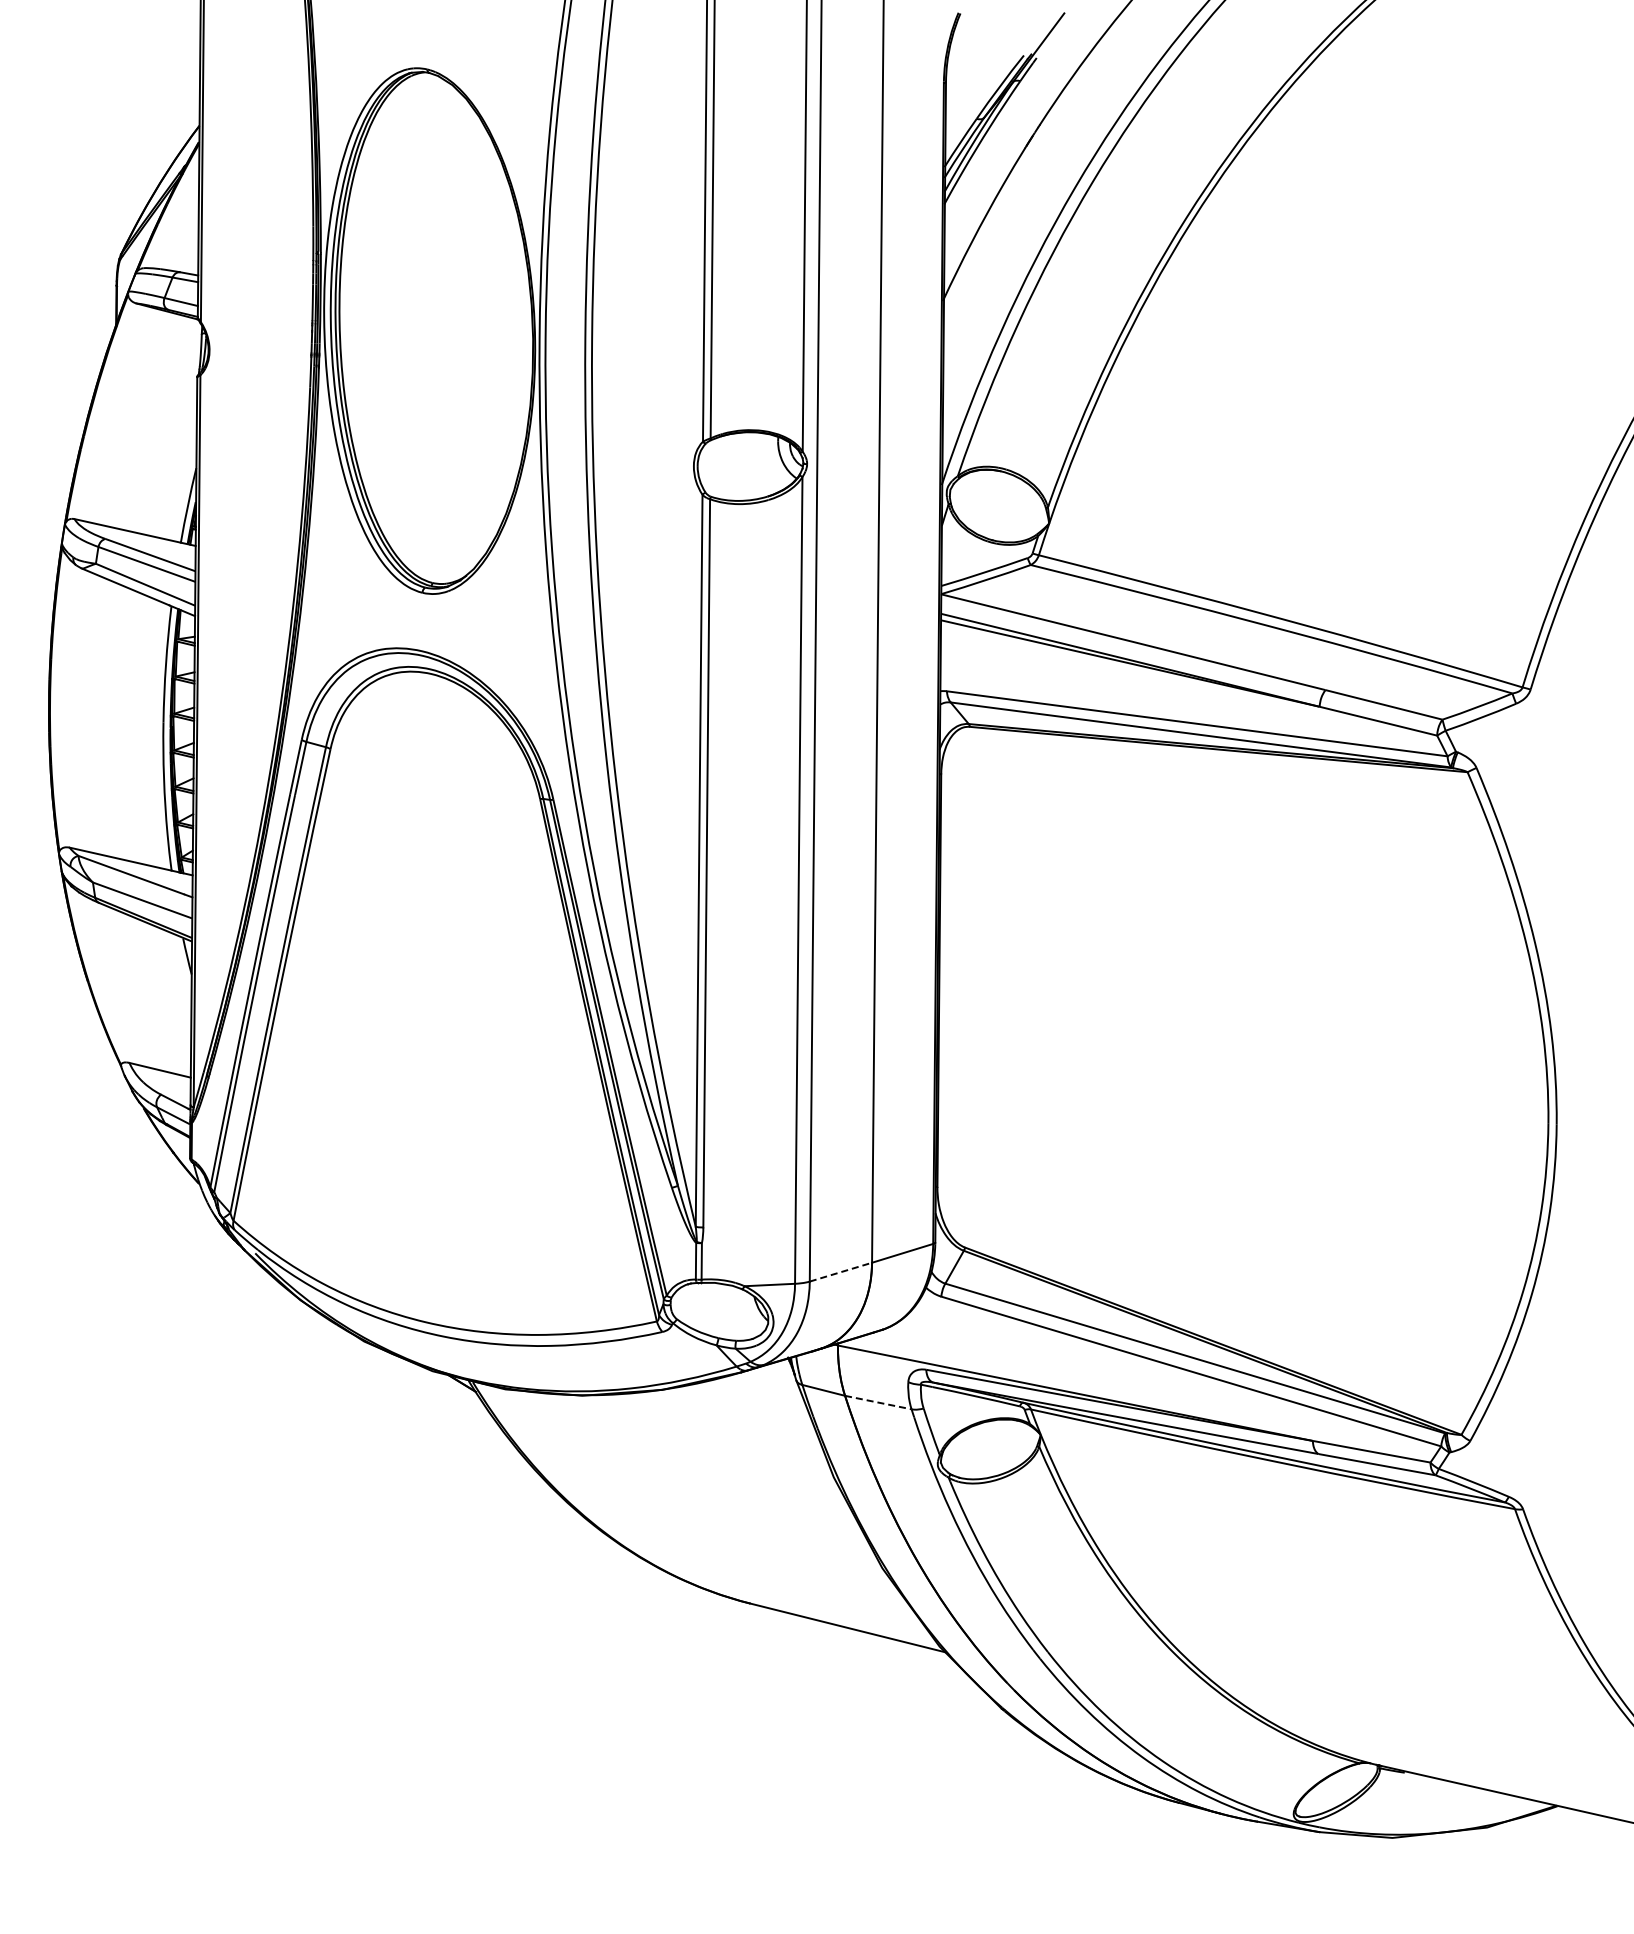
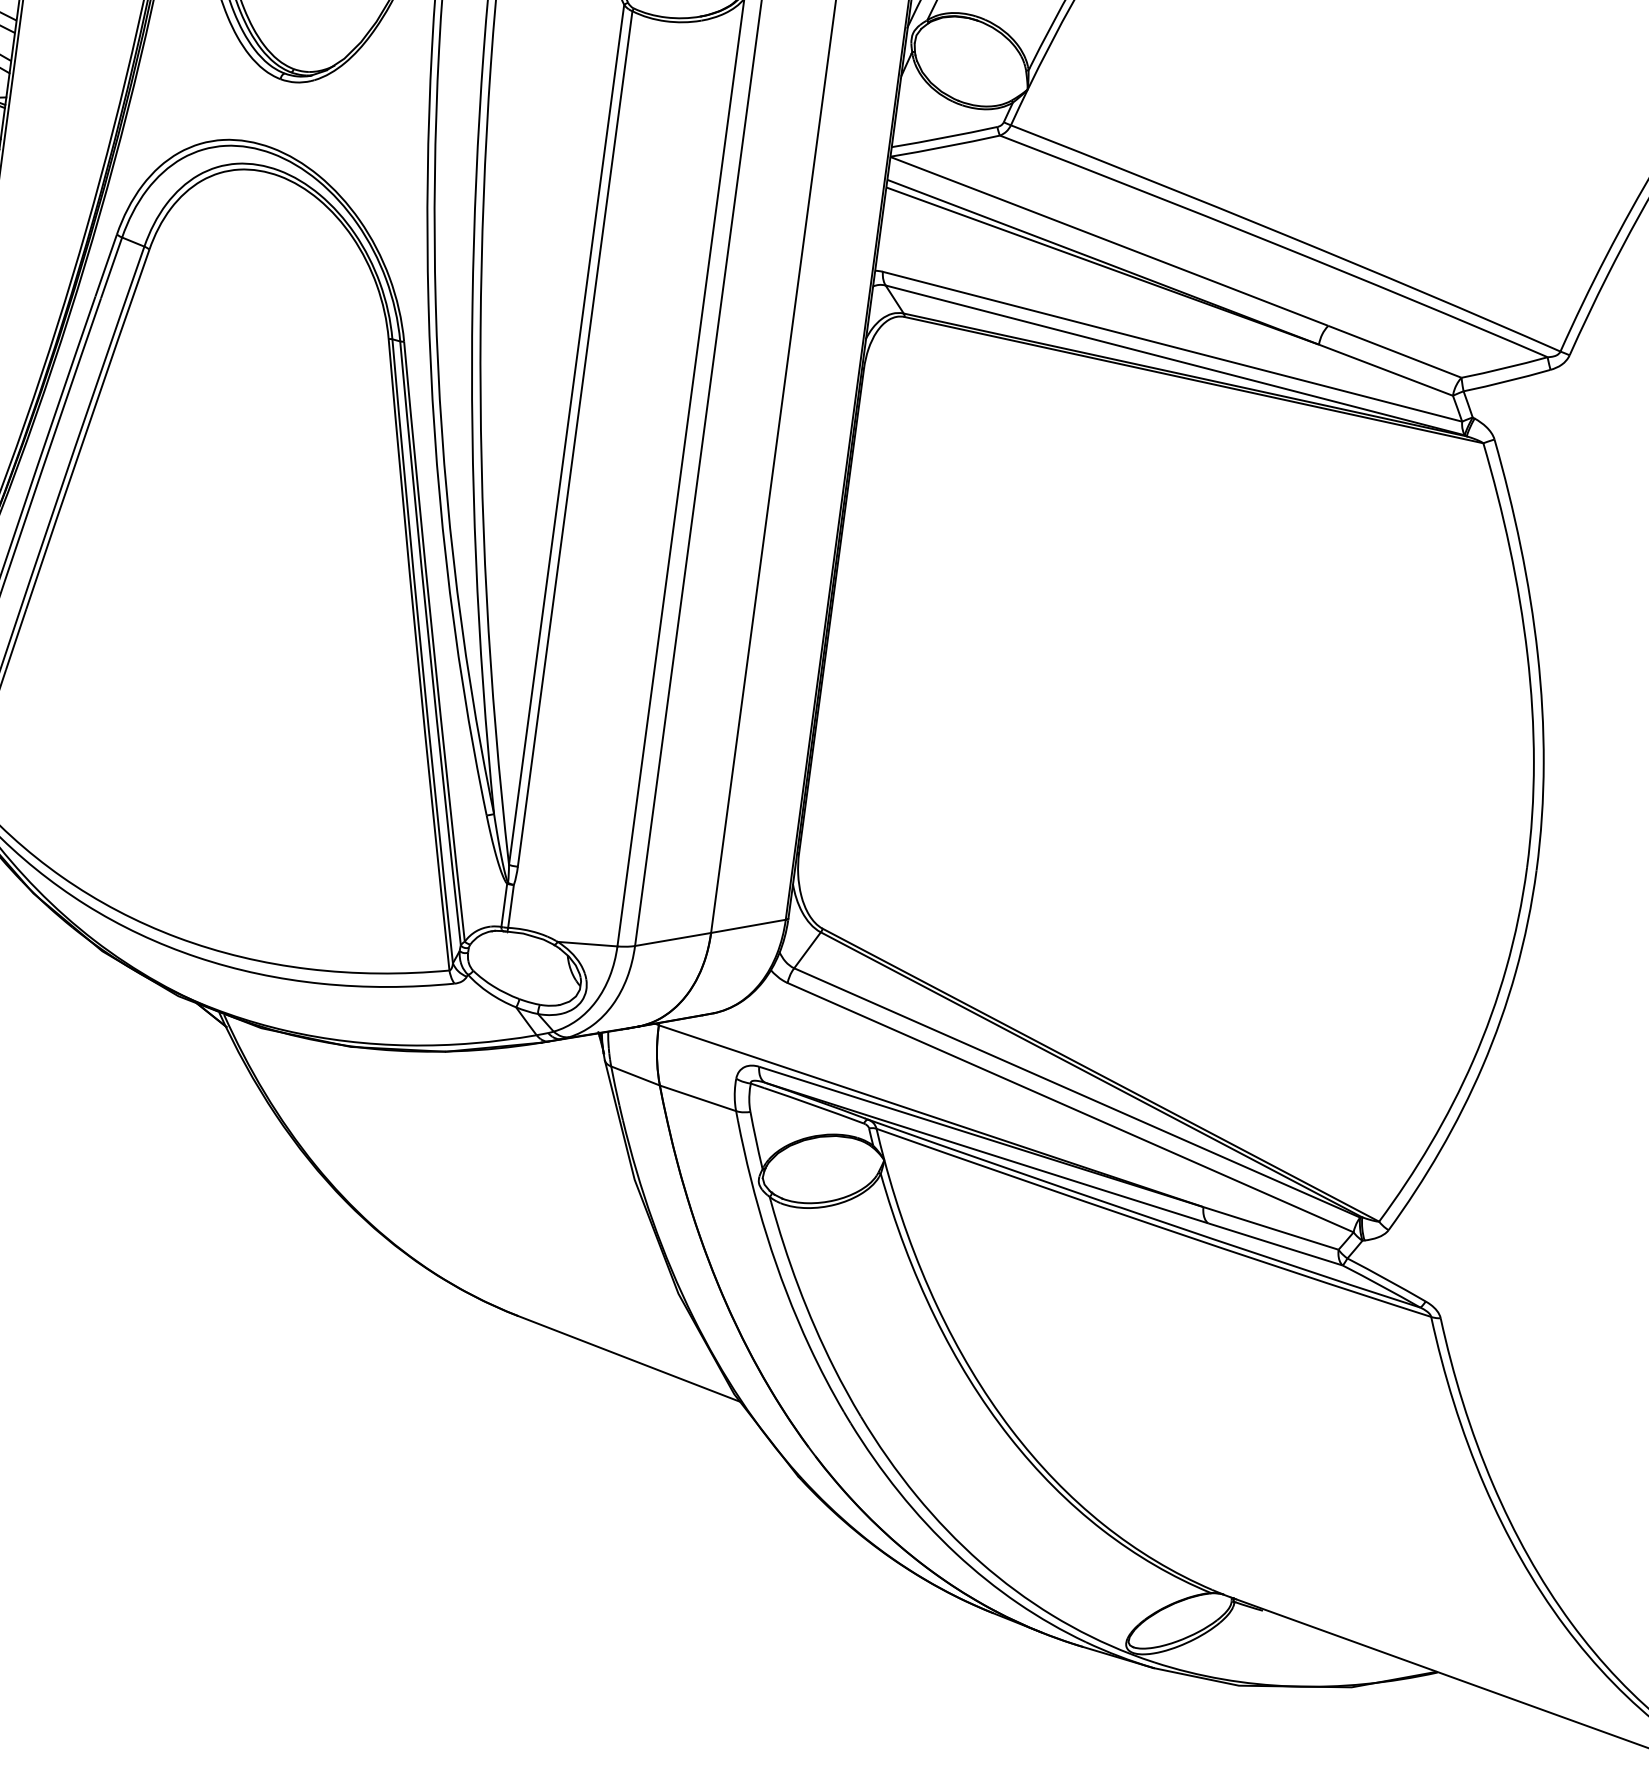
line: (840, 1272) -> (672, 939), dashed -> solid
line: (878, 1402) -> (698, 1098), dashed -> solid

